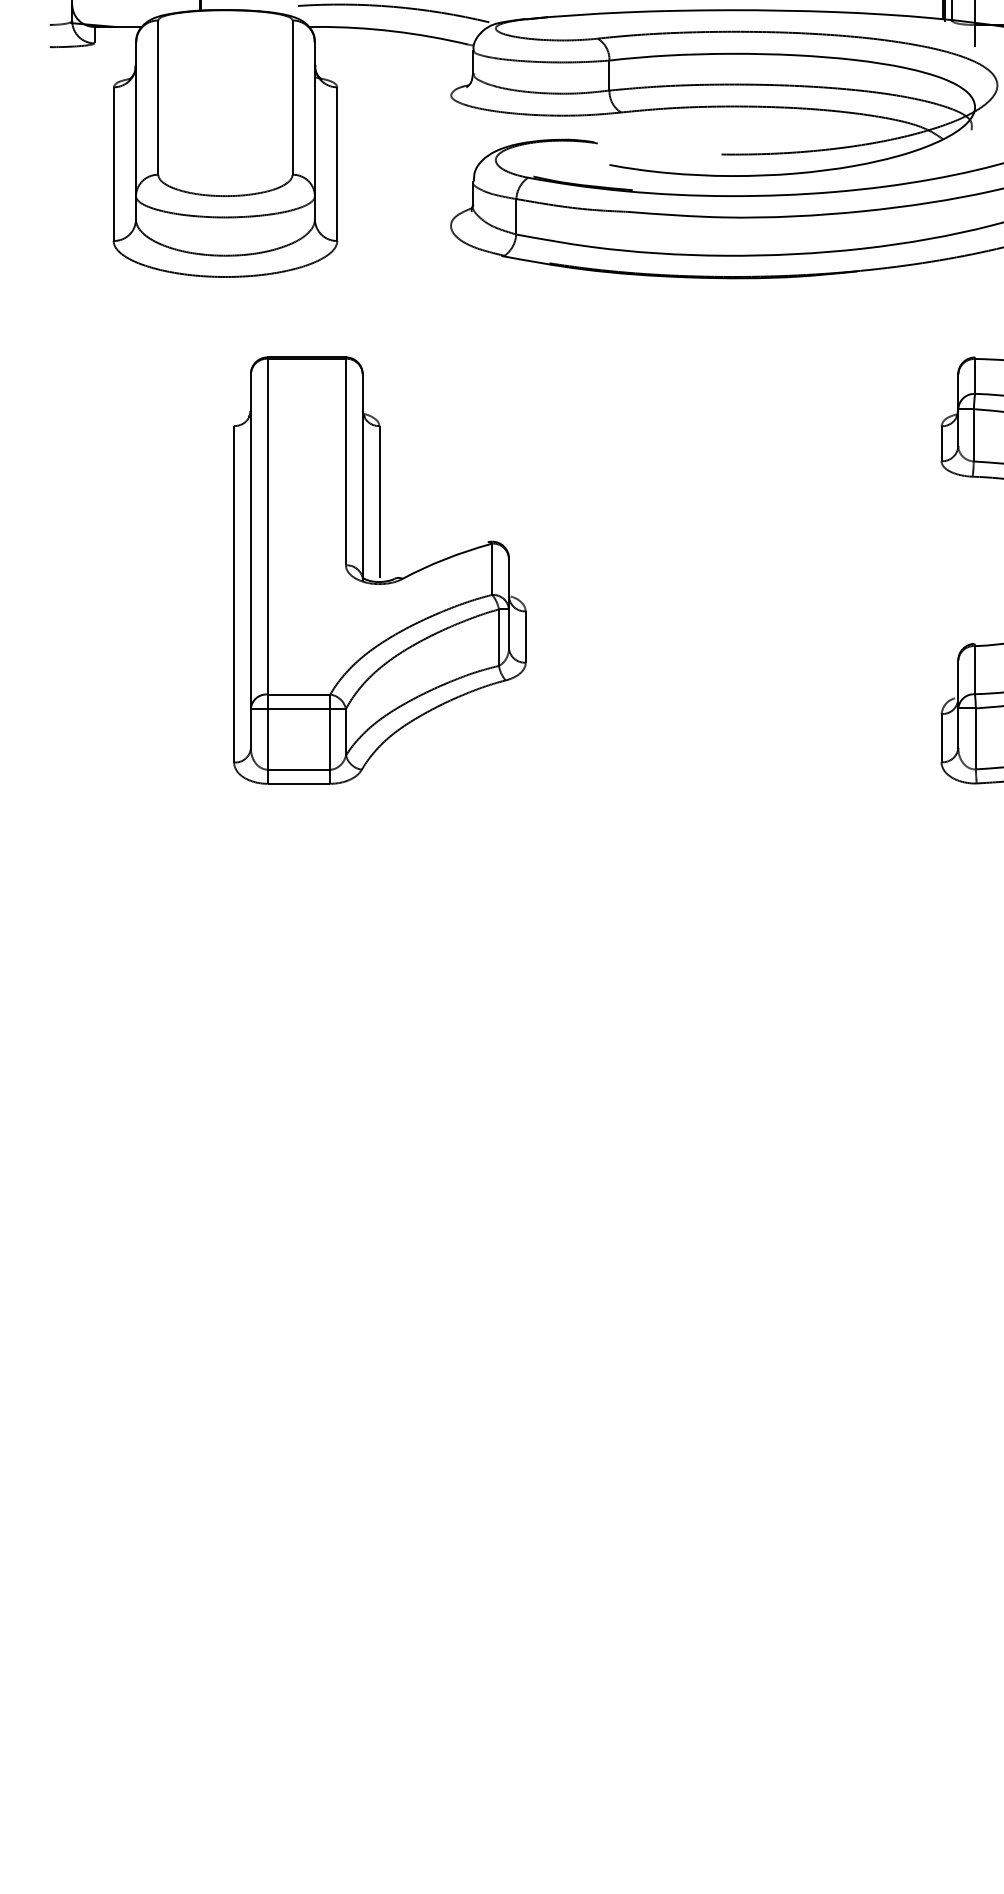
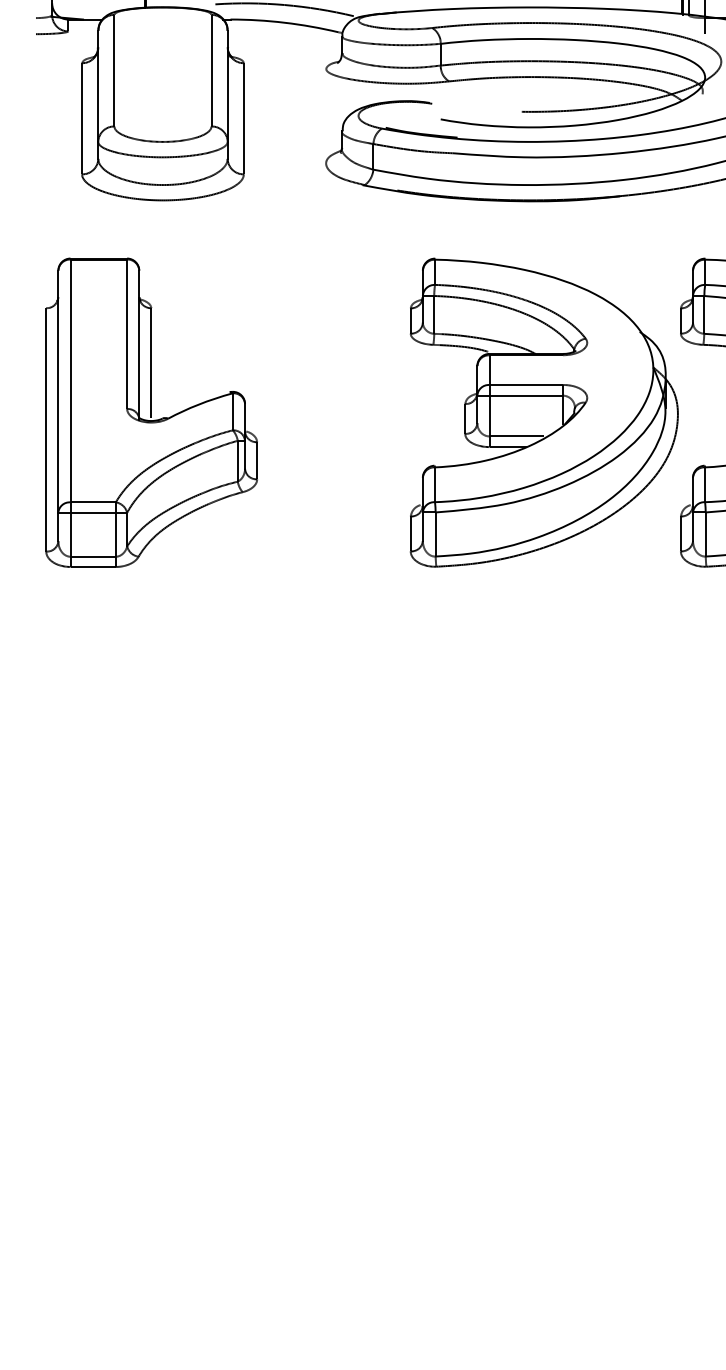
part: (379, 570) -> (151, 412), moved
part: (751, 570) -> (543, 412), added

